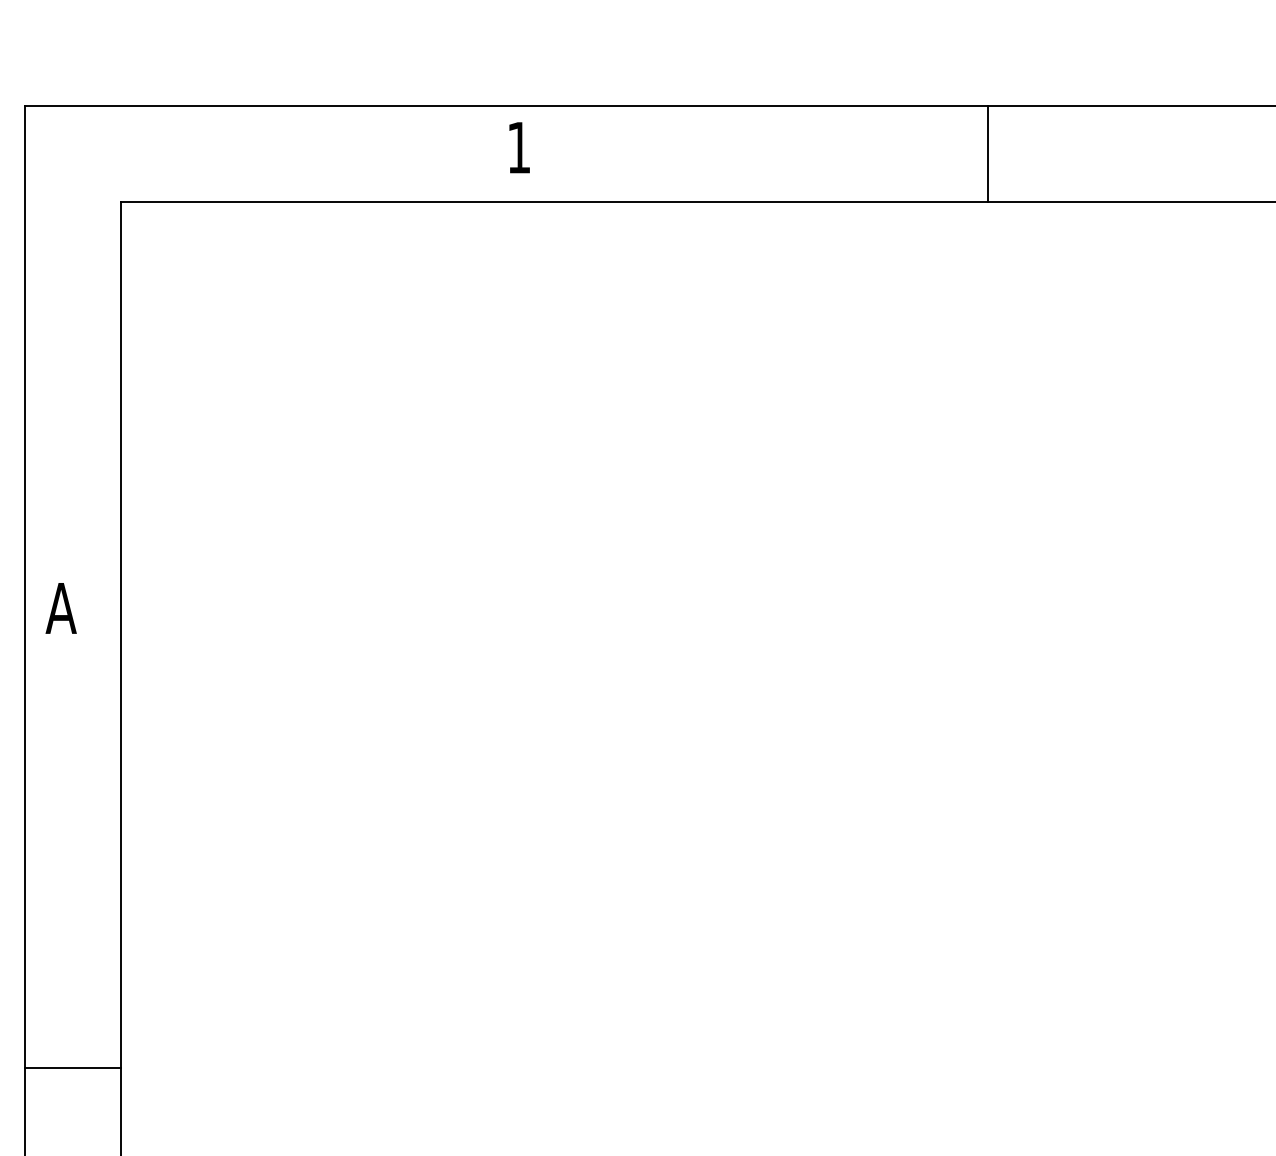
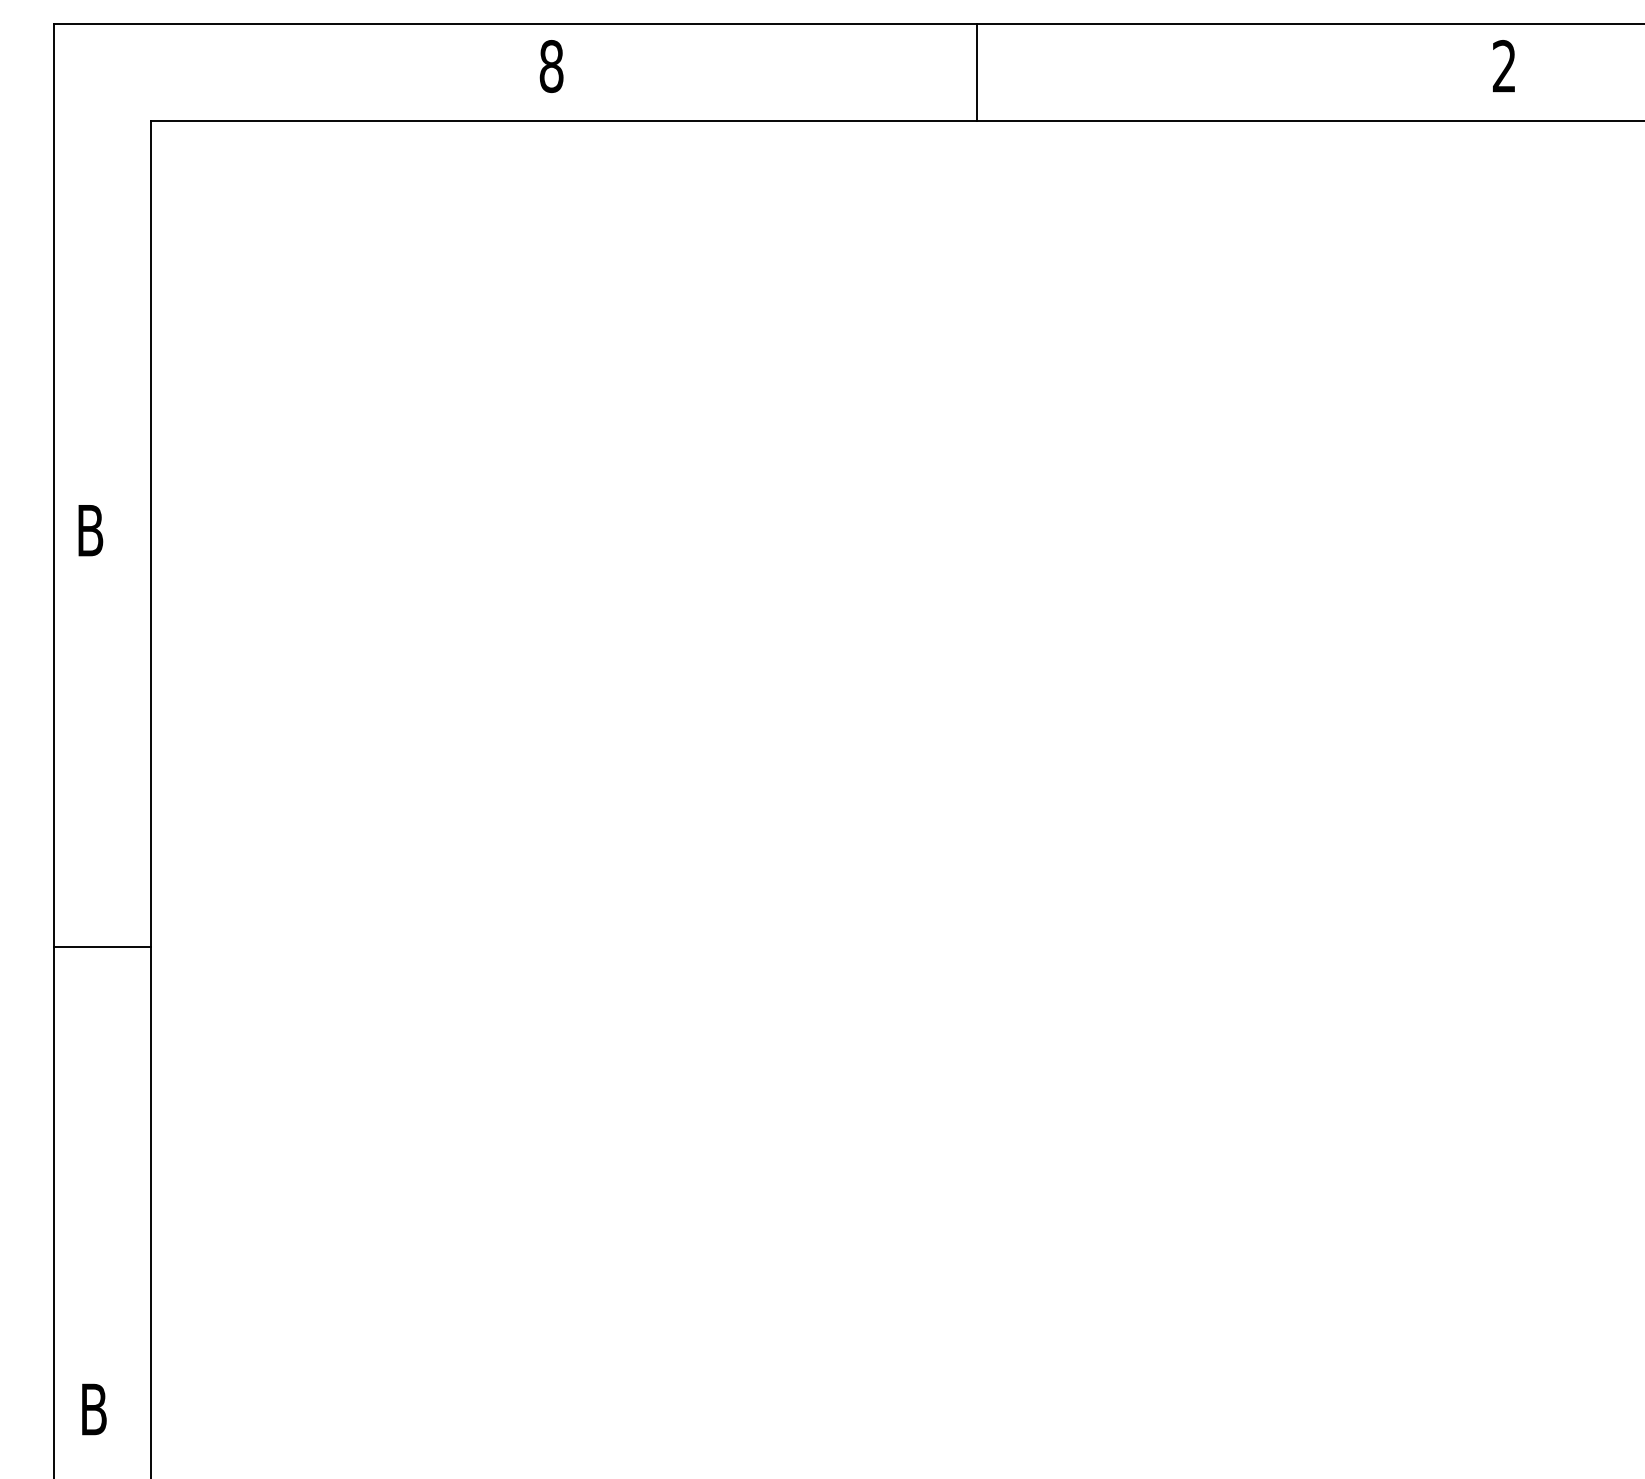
text: (519, 147) -> (551, 66), 1 -> 8
line: (987, 153) -> (976, 72), moved
text: (60, 608) -> (89, 530), A -> B
line: (72, 1068) -> (101, 947), moved

